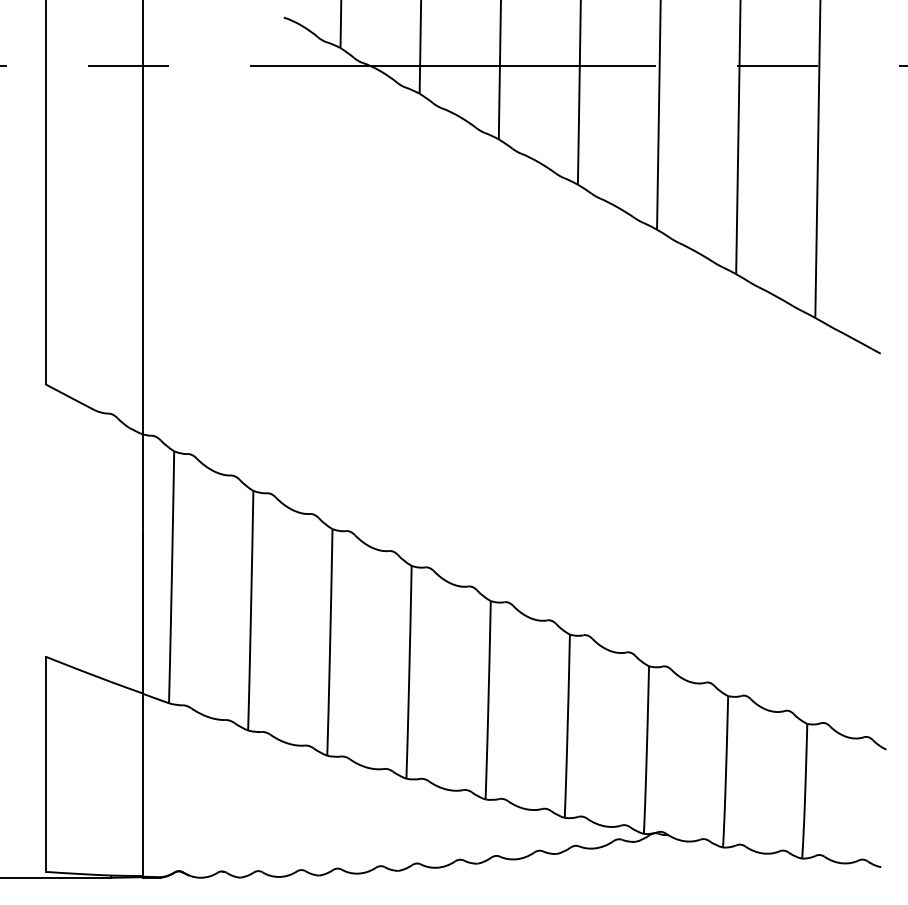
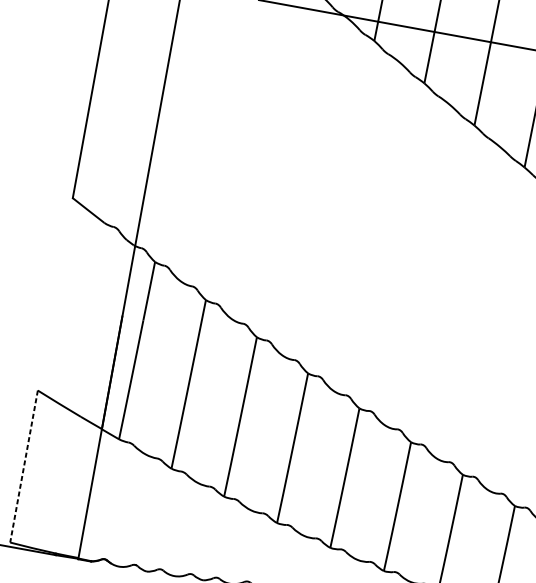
line: (45, 764) -> (23, 466), solid -> dashed

